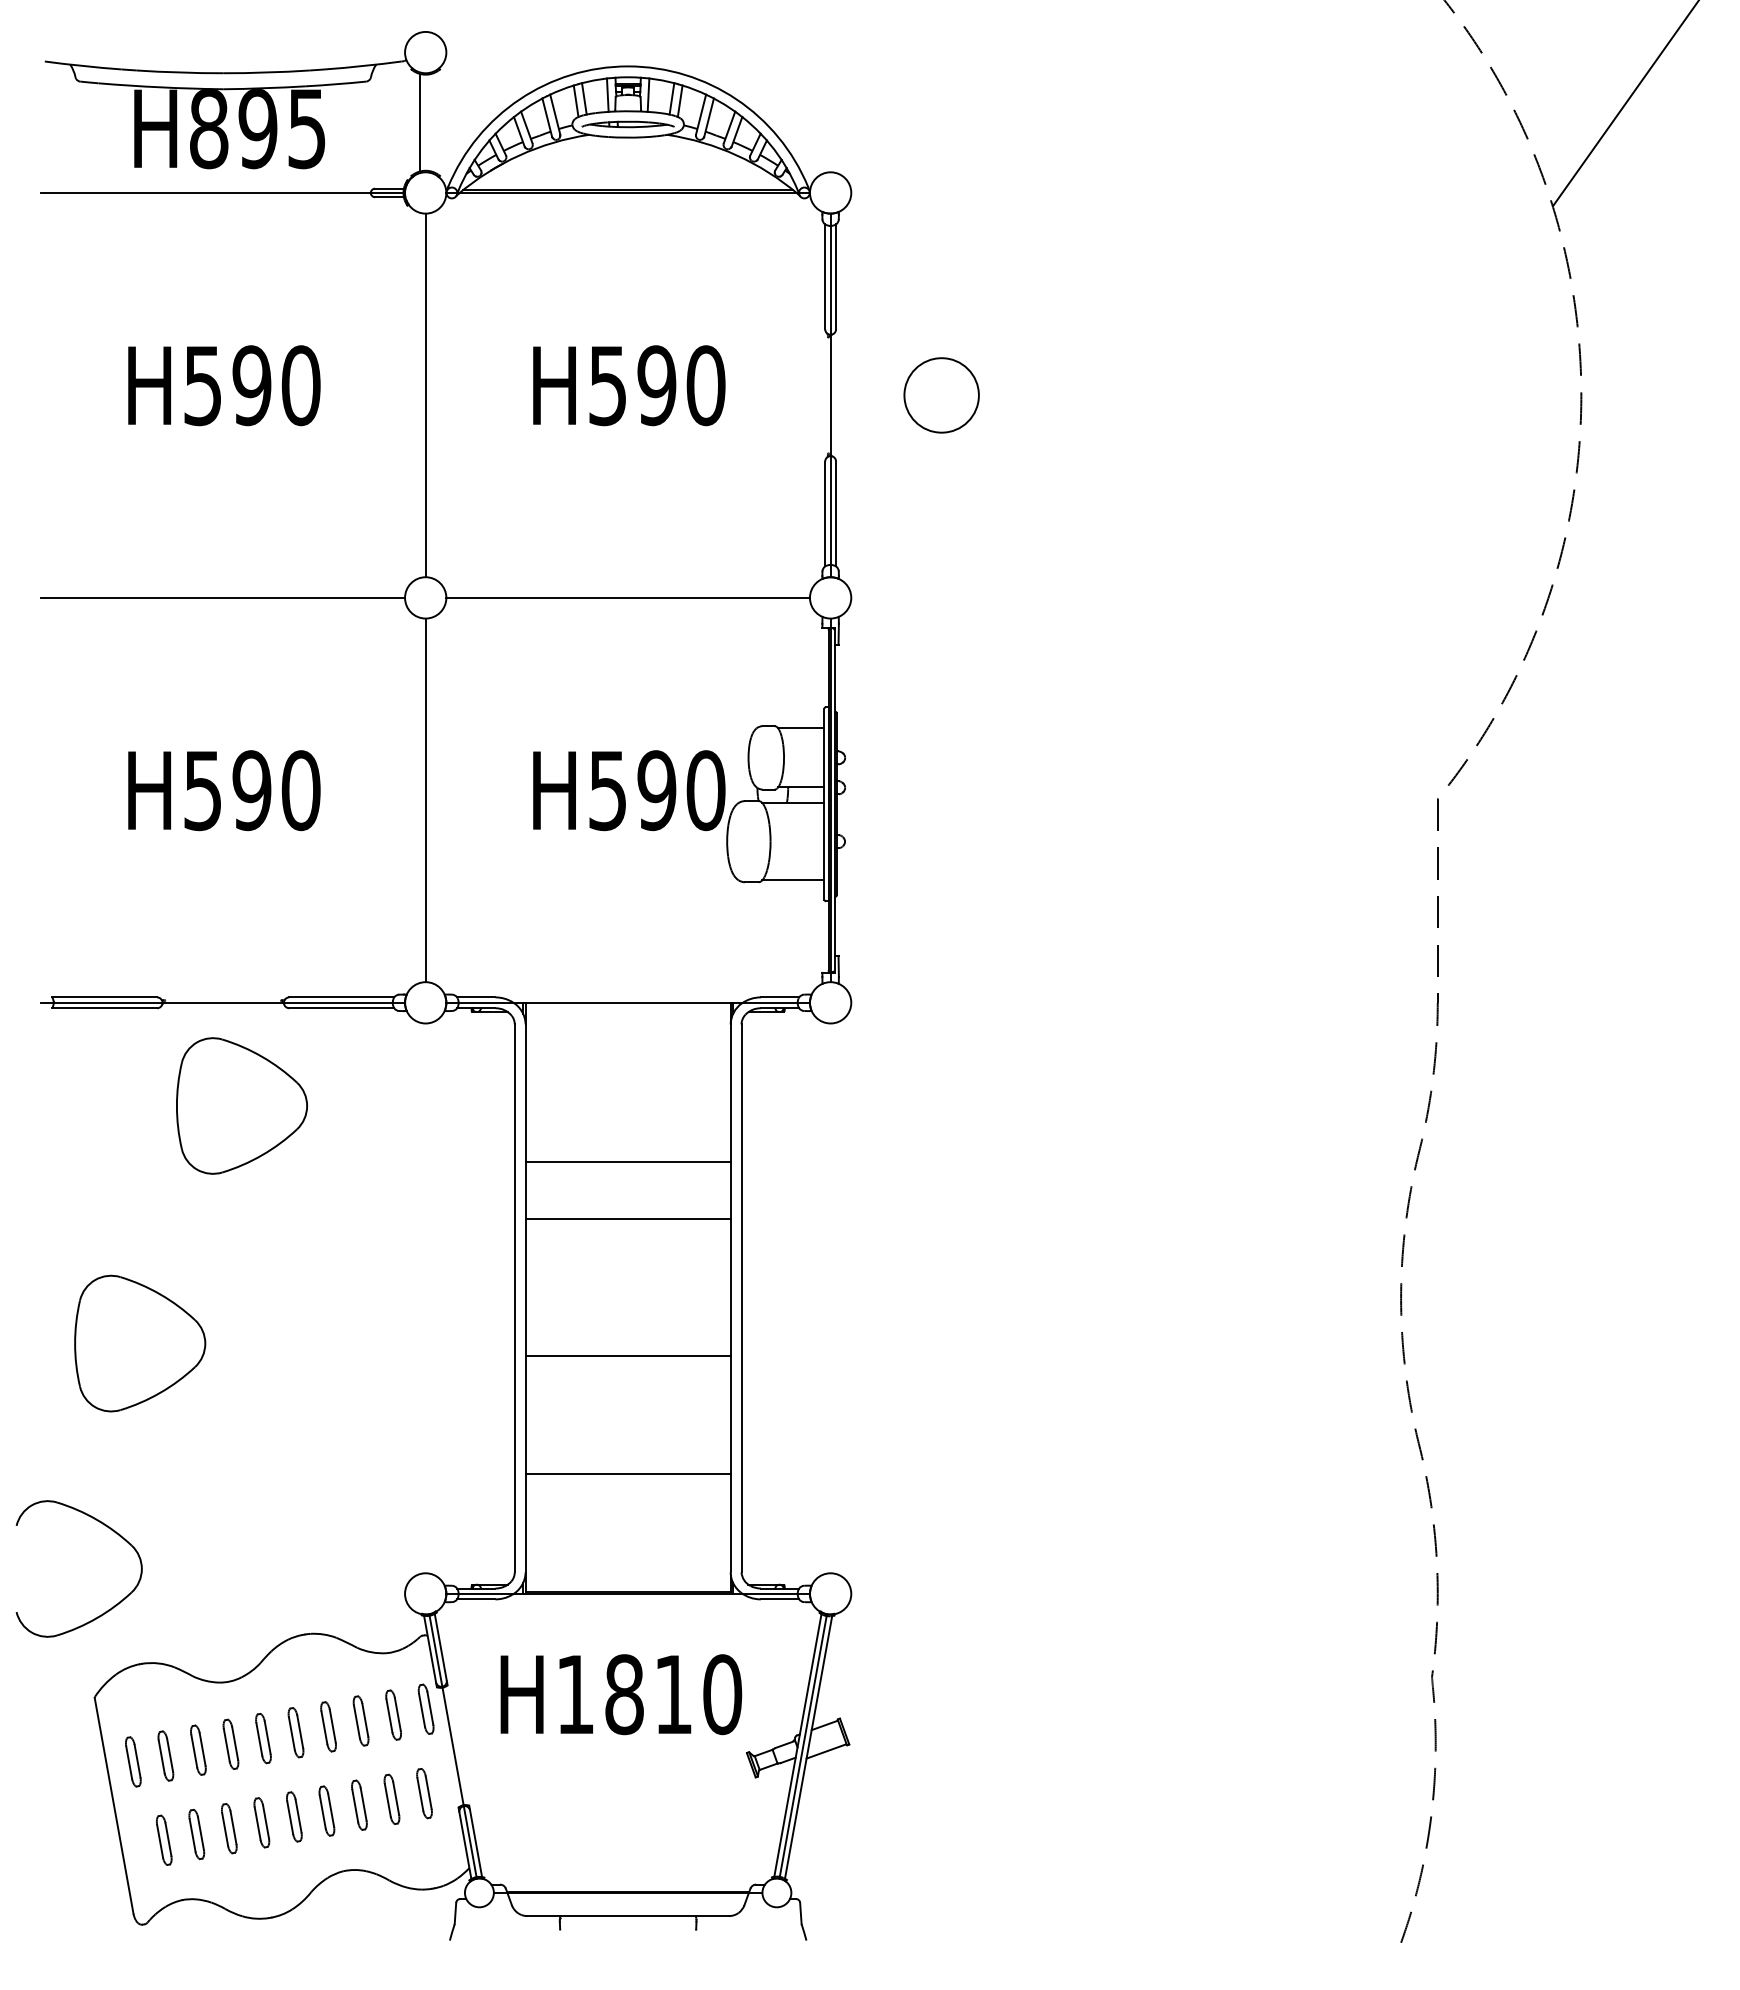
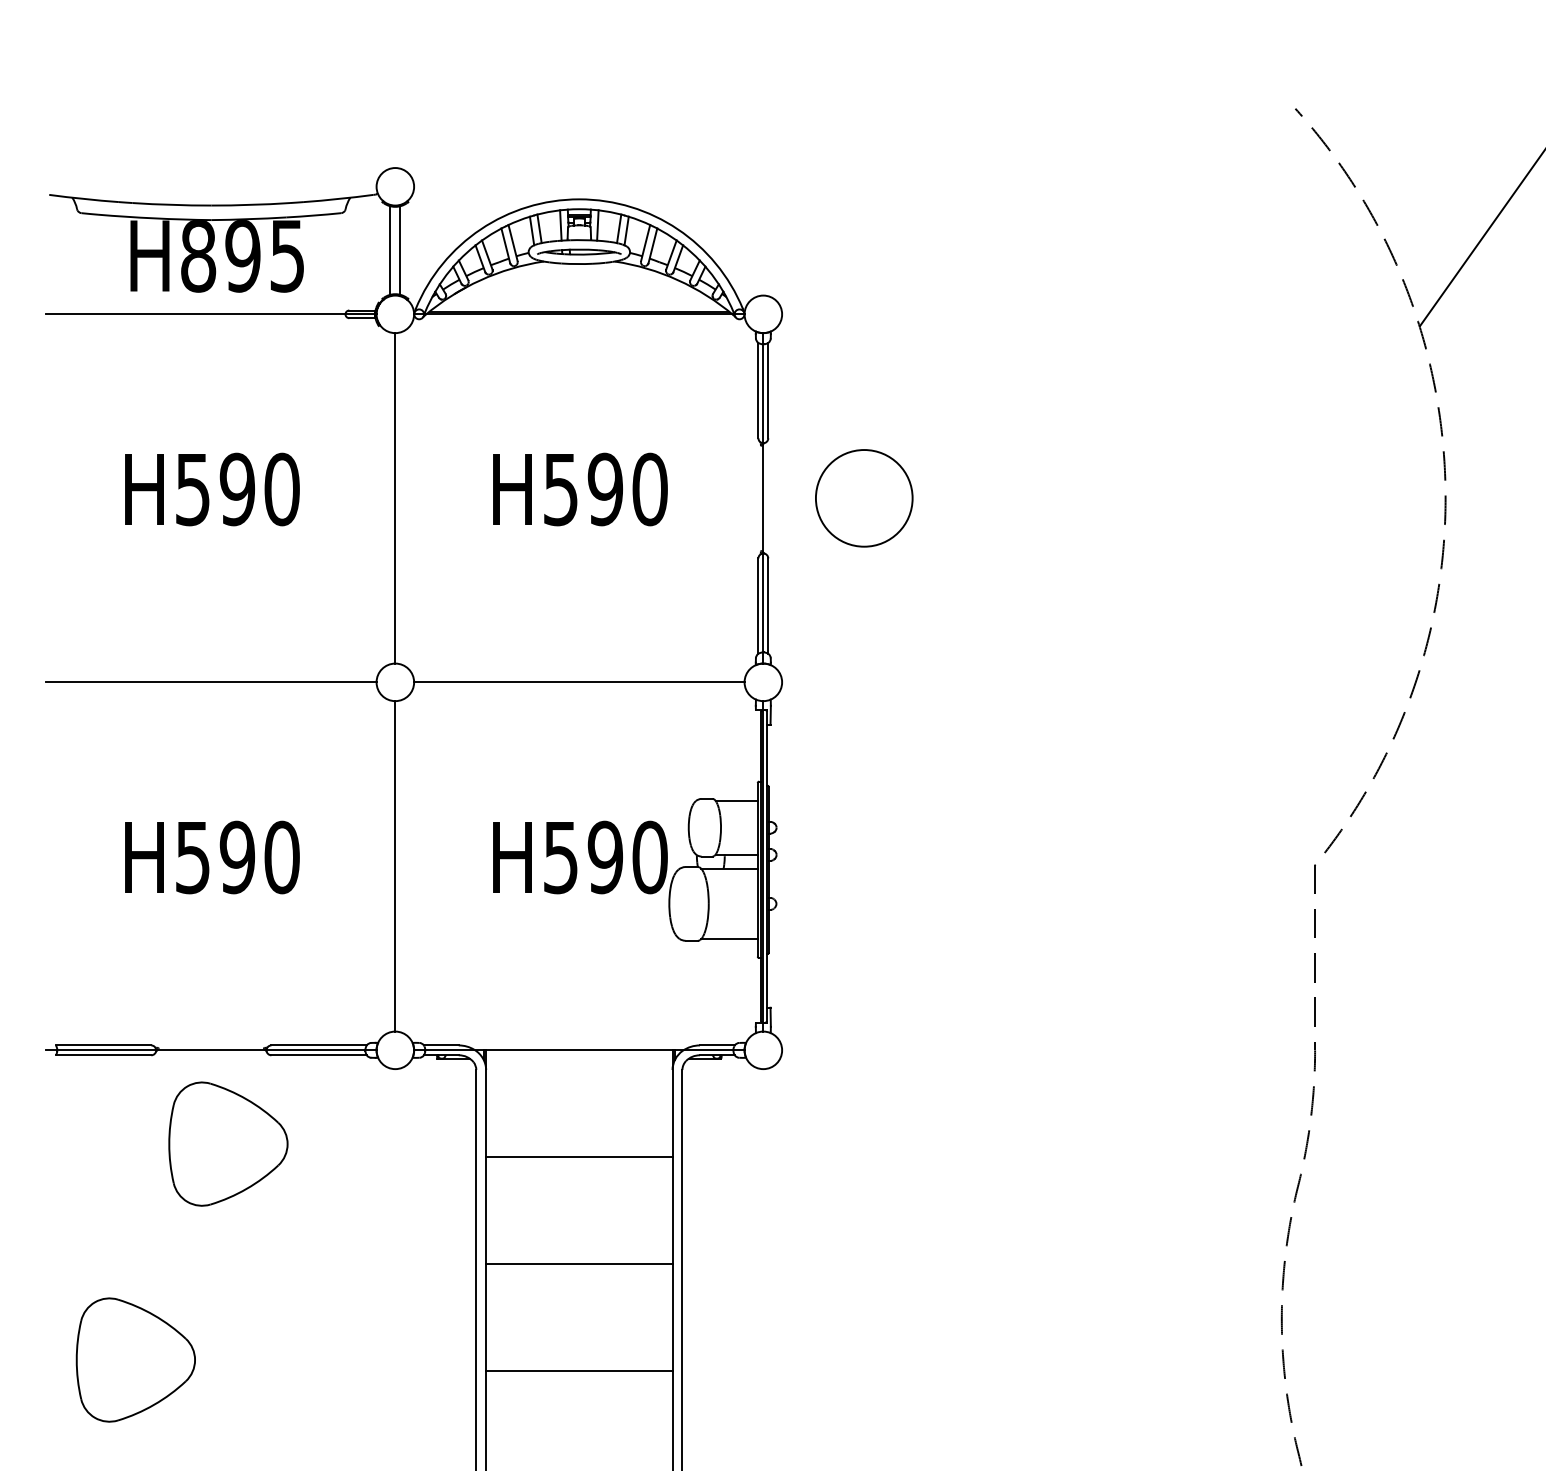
line: (431, 122) -> (400, 250), added
circle: (941, 395) -> (864, 498), size x1.43
line: (627, 1162) -> (578, 1264), moved
line: (627, 1218) -> (578, 1157), moved

